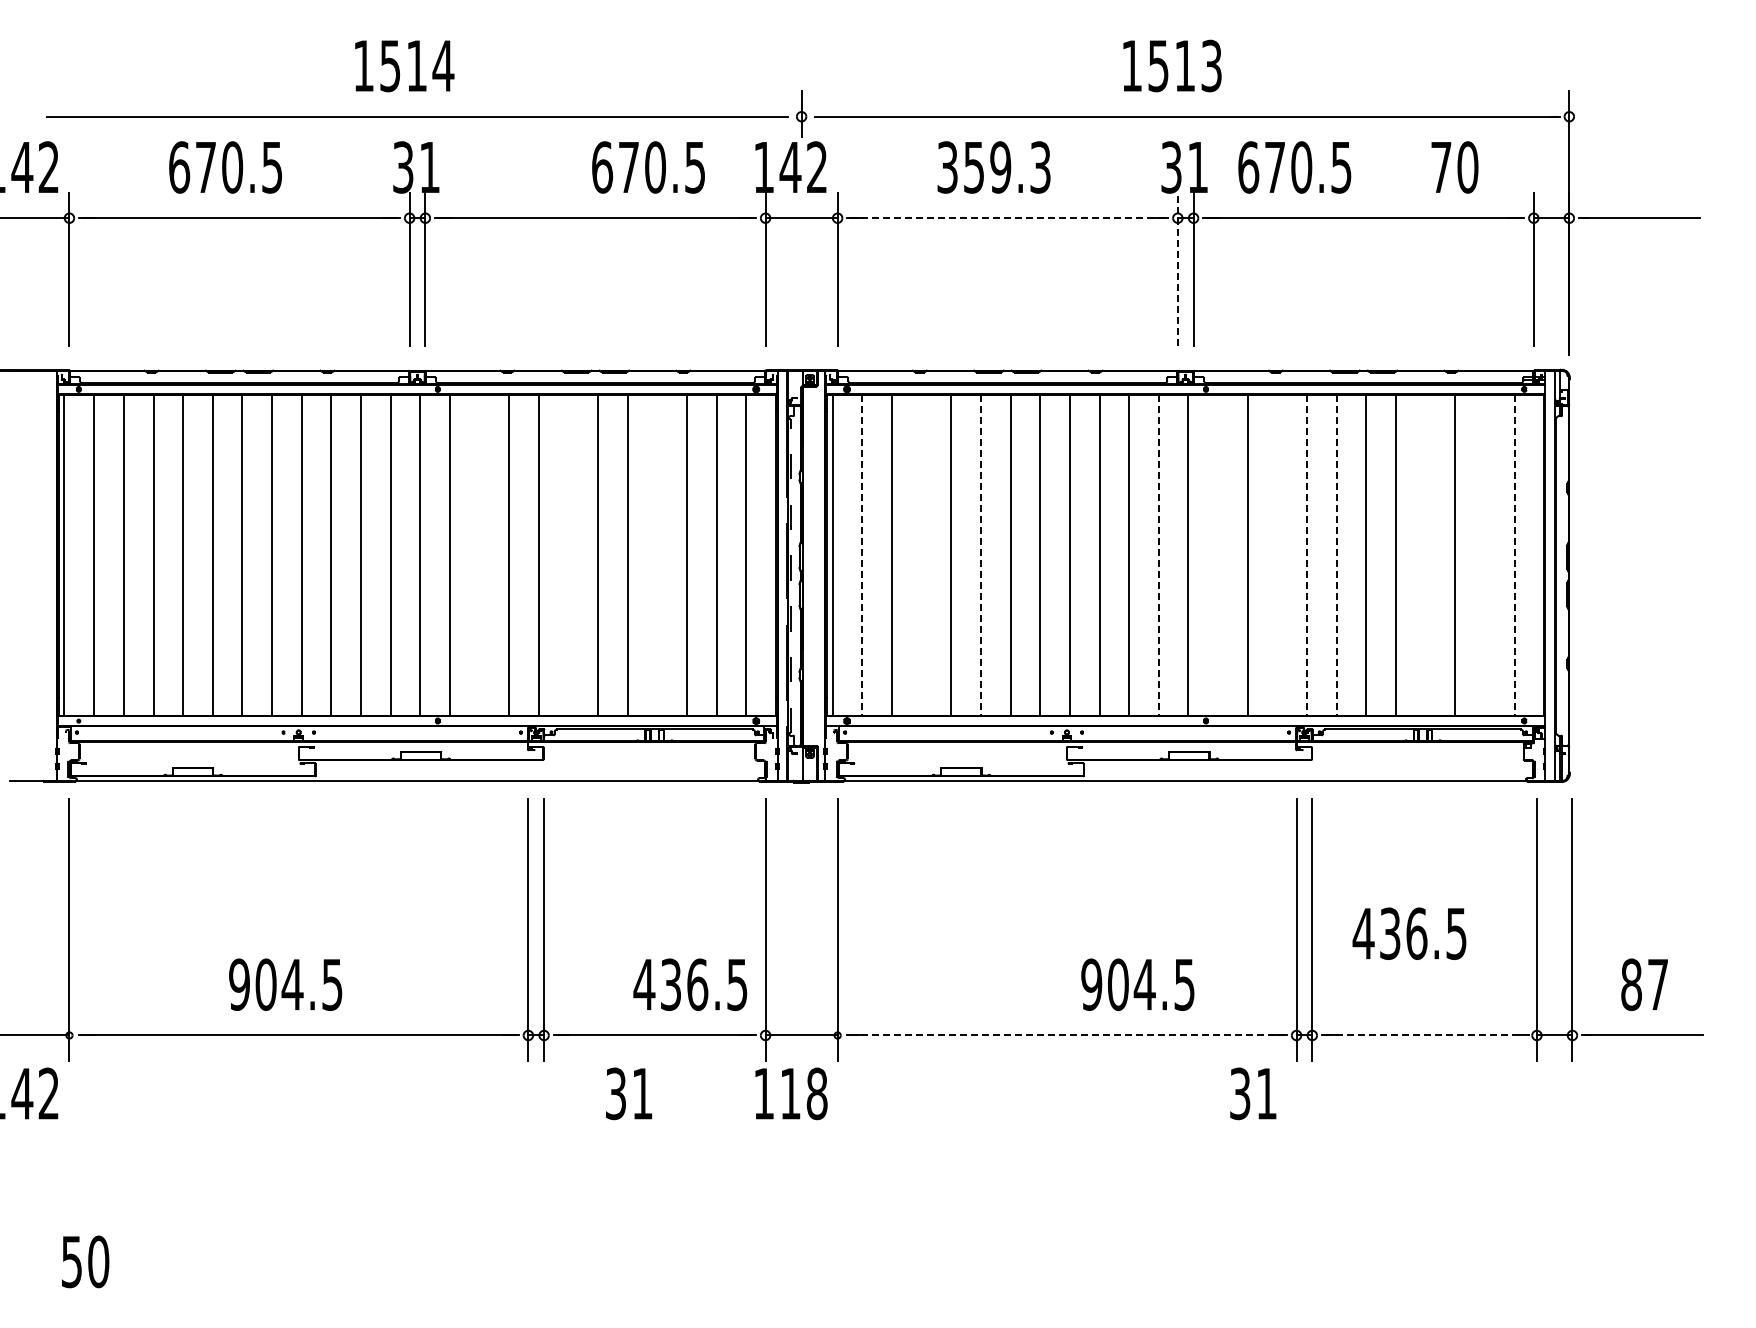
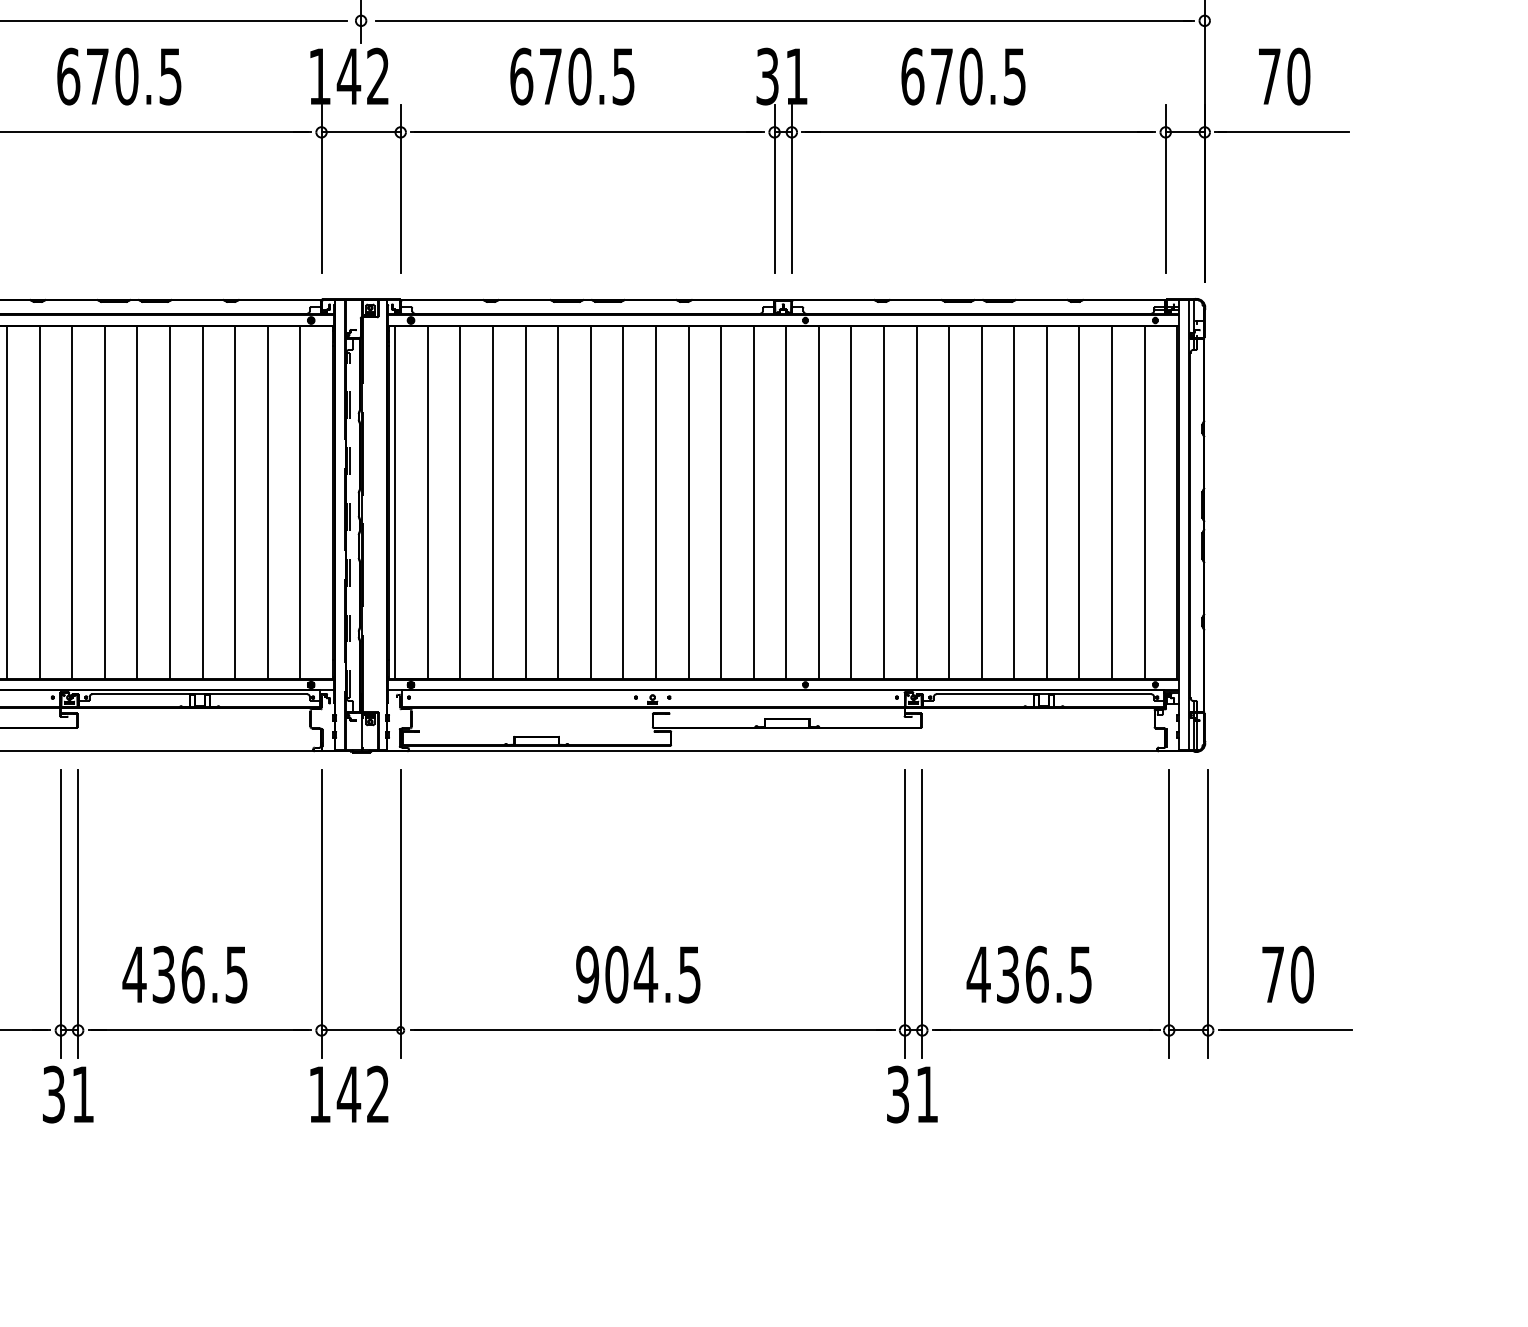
text: (648, 167) -> (119, 76), moved
text: (993, 167) -> (571, 76), 359.3 -> 670.5
text: (1294, 167) -> (963, 76), moved
text: (1454, 167) -> (1284, 76), moved
line: (1008, 218) -> (588, 132), dashed -> solid
line: (1177, 269) -> (774, 188), dashed -> solid
line: (479, 554) -> (7, 501), added
line: (568, 554) -> (104, 501), added
line: (657, 554) -> (202, 501), added
line: (921, 554) -> (492, 501), added
line: (1218, 554) -> (819, 501), added
line: (1277, 554) -> (884, 501), added
line: (1425, 554) -> (1046, 501), added
line: (1484, 554) -> (1111, 501), added
line: (862, 555) -> (428, 503), dashed -> solid
line: (981, 555) -> (558, 503), dashed -> solid
line: (1158, 555) -> (753, 503), dashed -> solid
line: (1307, 555) -> (917, 503), dashed -> solid
line: (1336, 555) -> (948, 503), dashed -> solid
line: (1514, 555) -> (1144, 503), dashed -> solid
text: (1409, 933) -> (1029, 974), moved
text: (690, 984) -> (185, 974), moved
text: (1137, 984) -> (637, 974), moved
text: (1644, 984) -> (1287, 974), 87 -> 70
line: (1067, 1035) -> (653, 1030), dashed -> solid
line: (1423, 1035) -> (1044, 1030), dashed -> solid
text: (629, 1093) -> (68, 1094), moved
text: (803, 1093) -> (363, 1094), 118 -> 142
text: (1253, 1093) -> (912, 1094), moved

